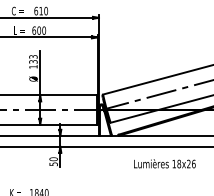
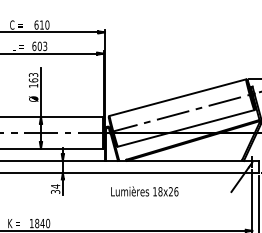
text: (44, 30) -> (45, 46), 600 -> 603
text: (33, 61) -> (33, 80), 133 -> 163
text: (53, 161) -> (55, 188), 50 -> 34
text: (164, 163) -> (144, 191), moved

